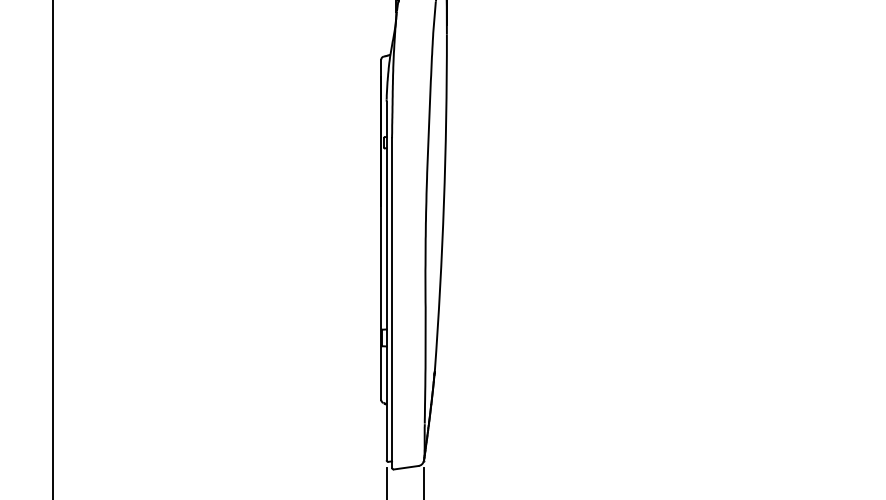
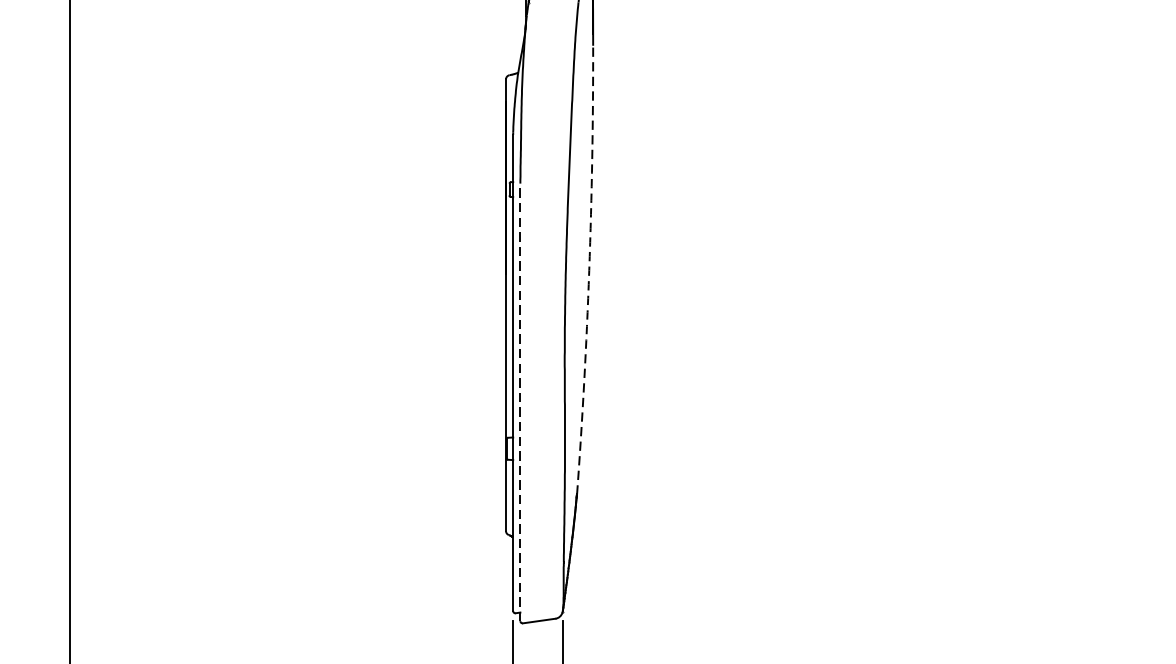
arc: (443, 203) -> (588, 270), solid -> dashed
line: (392, 303) -> (520, 403), solid -> dashed

